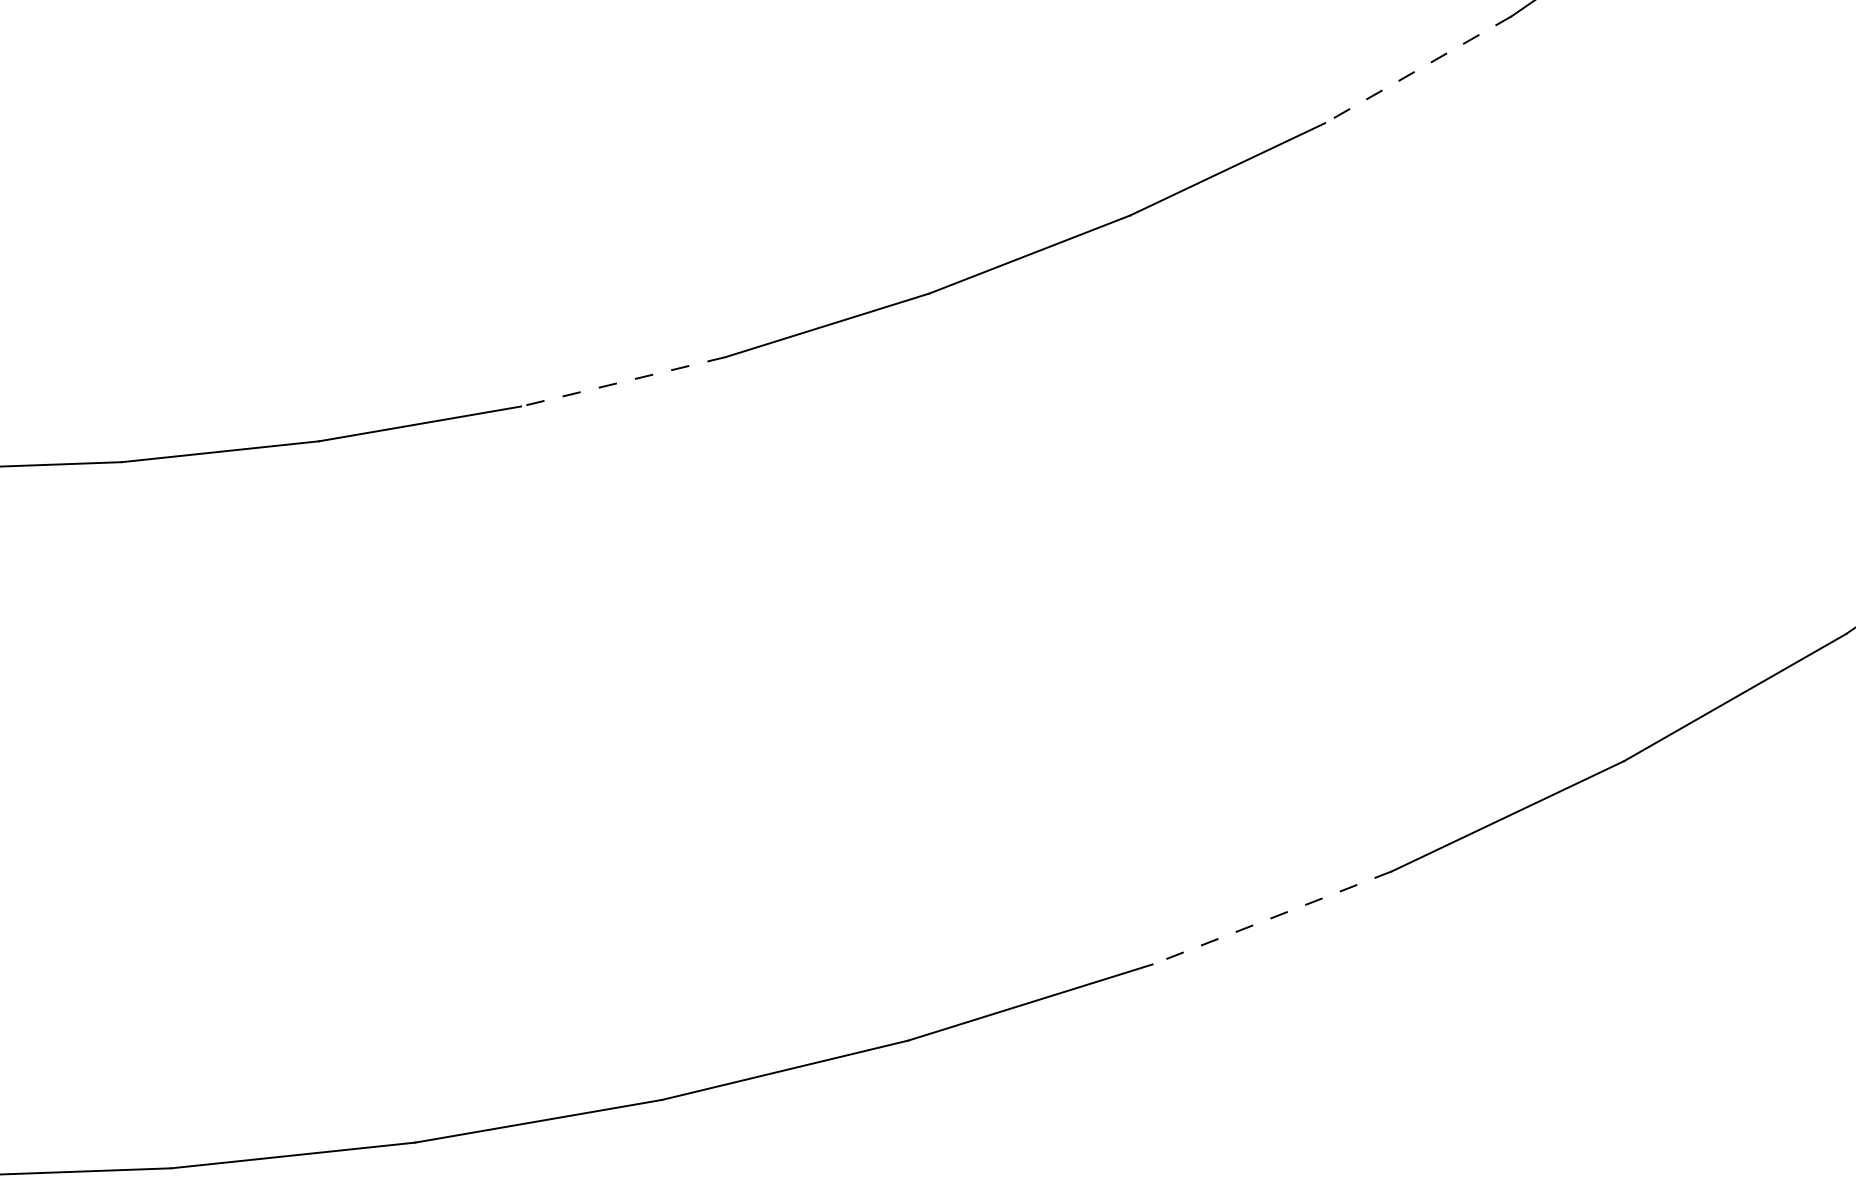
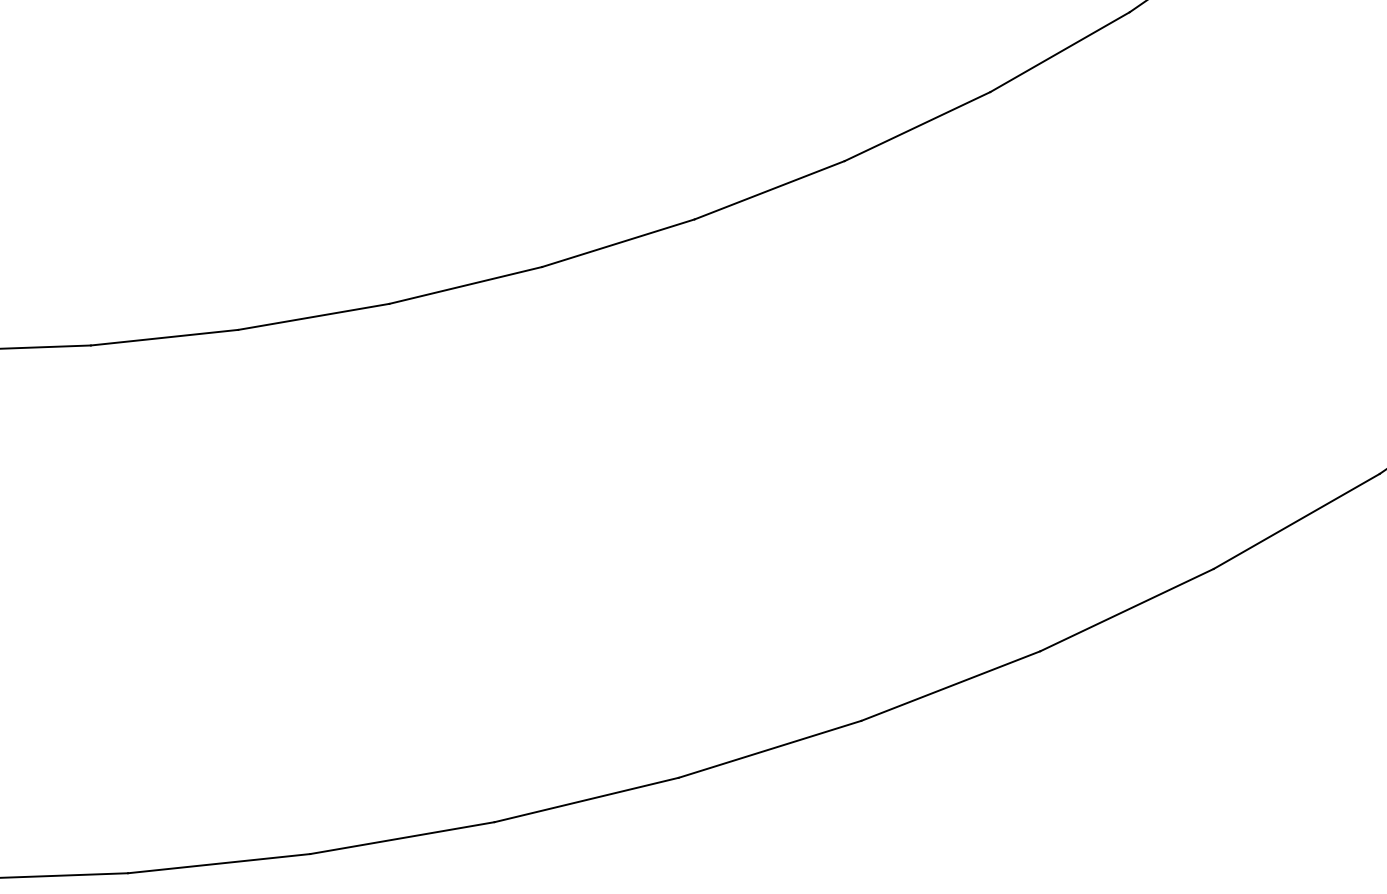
line: (1417, 69) -> (1059, 51), dashed -> solid
line: (622, 381) -> (465, 285), dashed -> solid
line: (1271, 918) -> (950, 686), dashed -> solid

